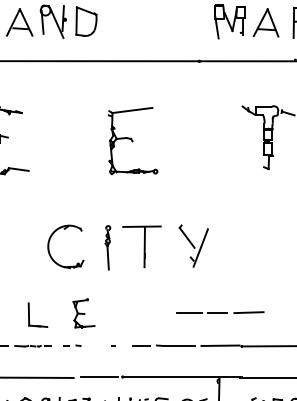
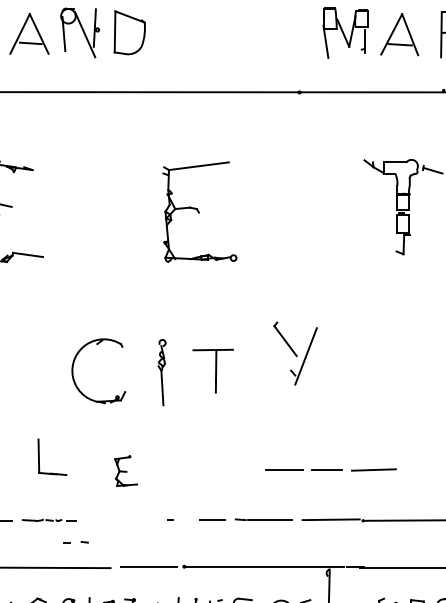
part: (193, 245) -> (295, 352), moved
part: (141, 246) -> (212, 370), size x0.7
part: (83, 313) -> (125, 471), size x0.7
part: (29, 314) -> (39, 456), moved
part: (72, 345) -> (75, 541), moved

